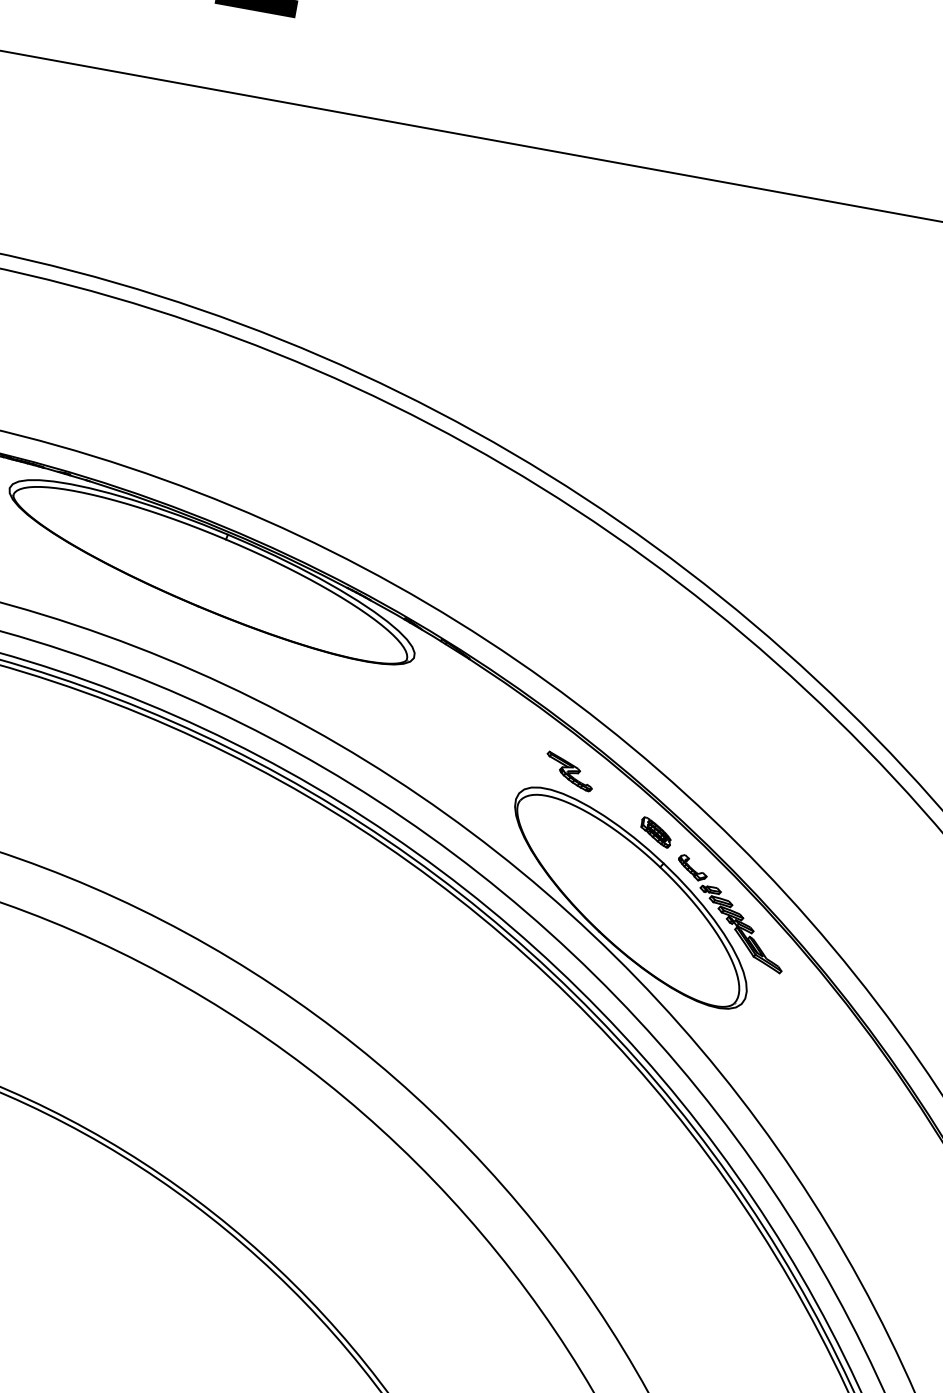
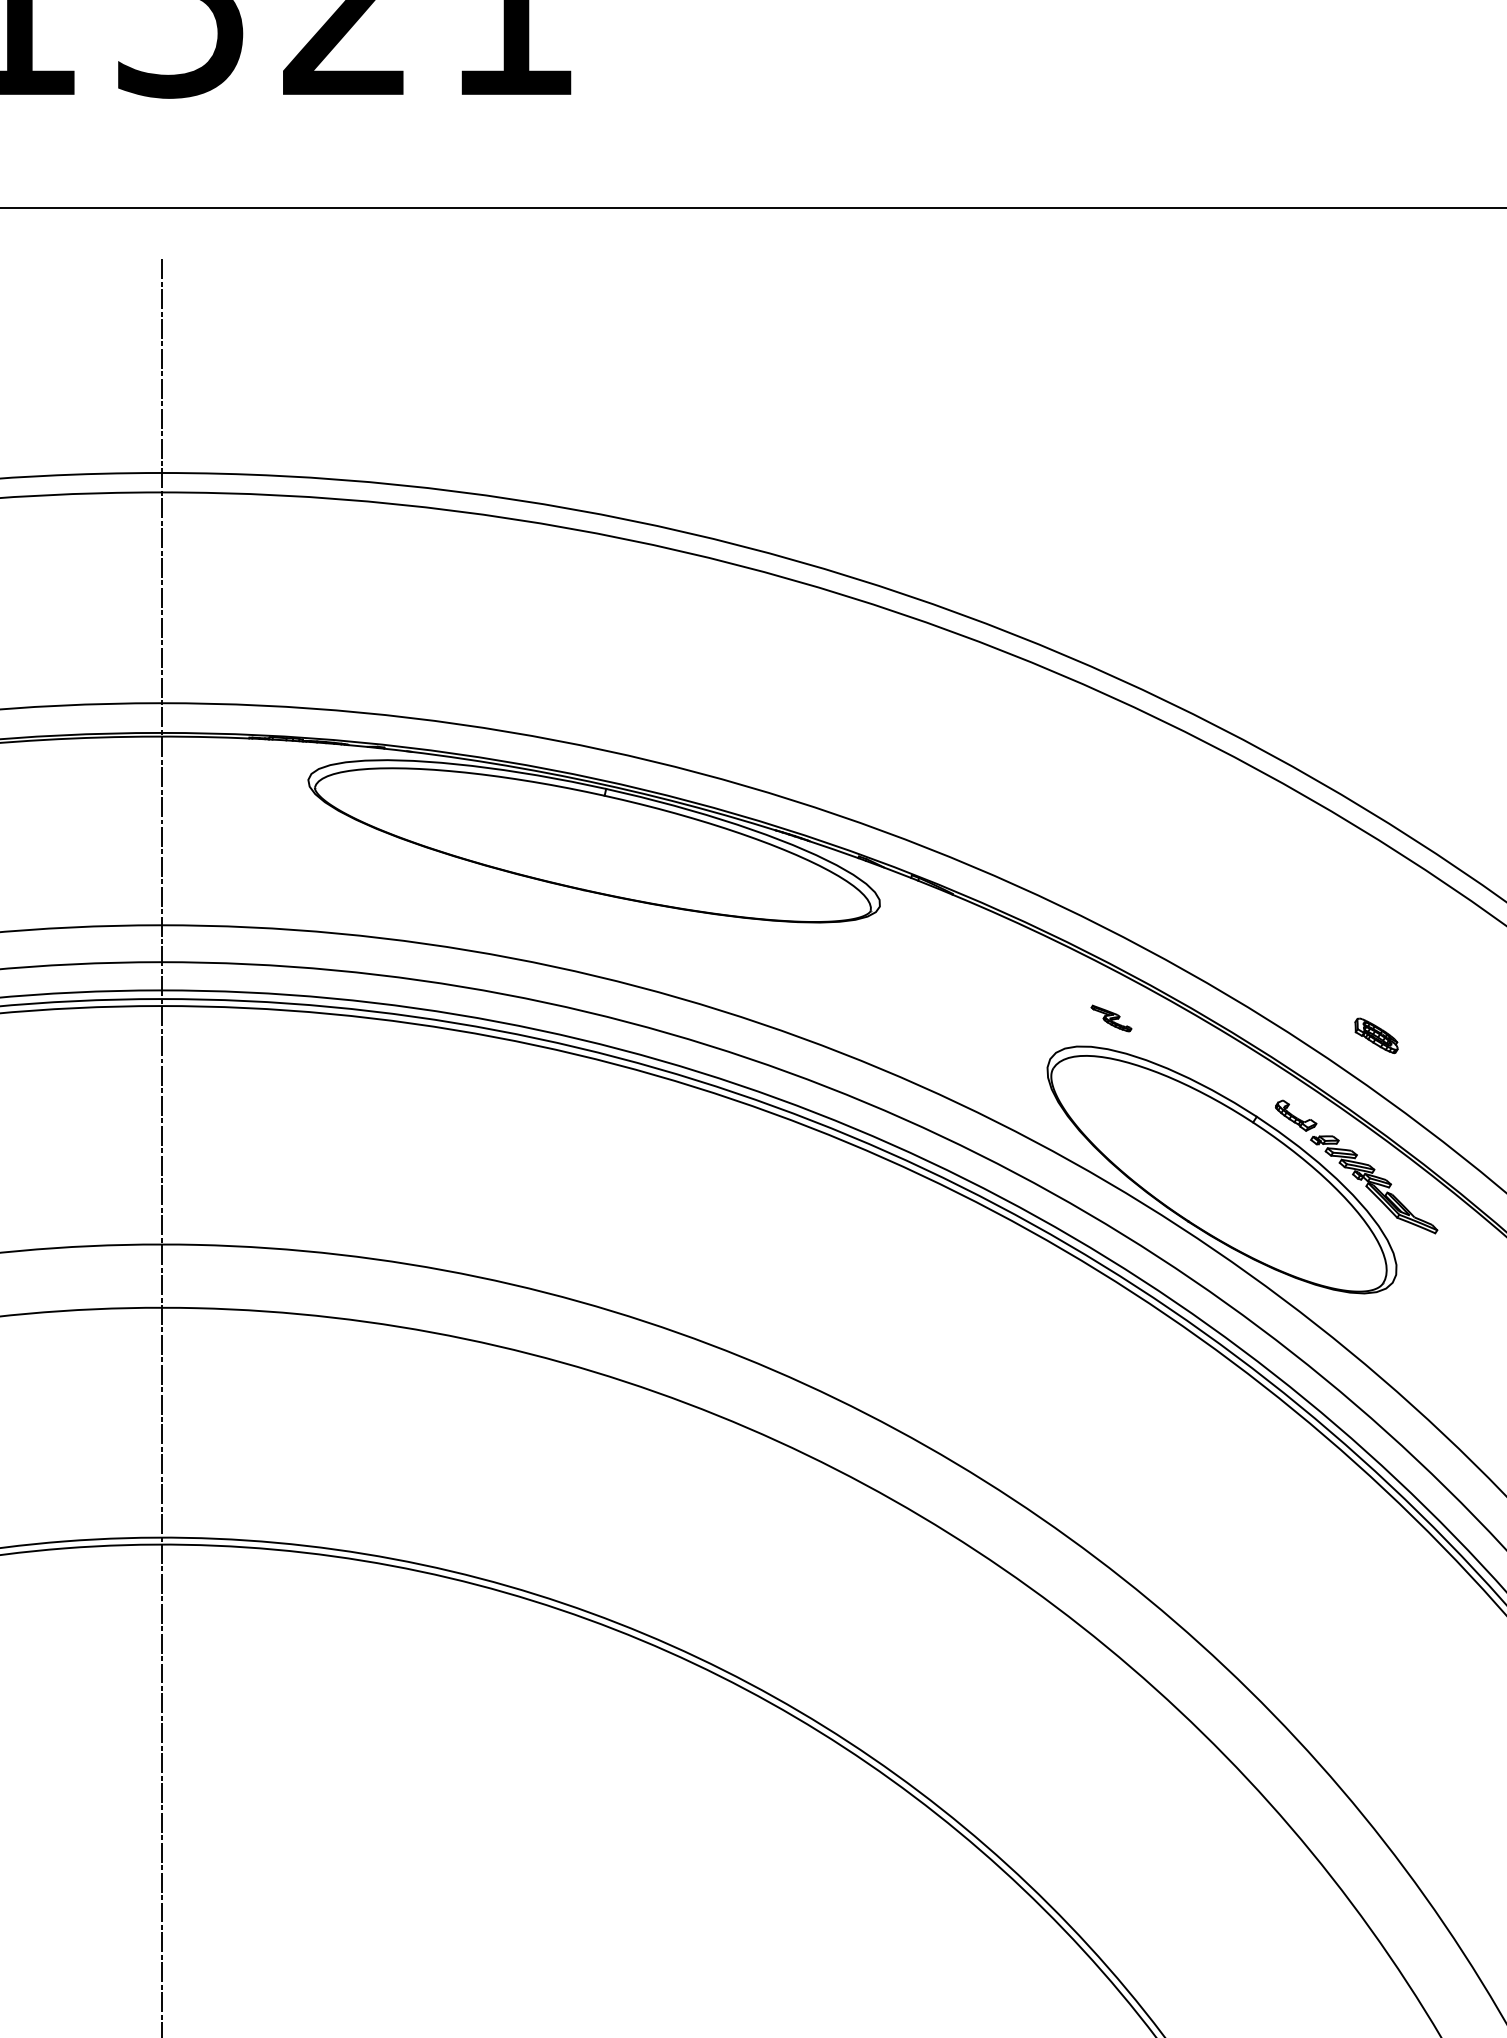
part: (569, 771) -> (1111, 1018), size x0.6
part: (656, 832) -> (1376, 1035), moved

